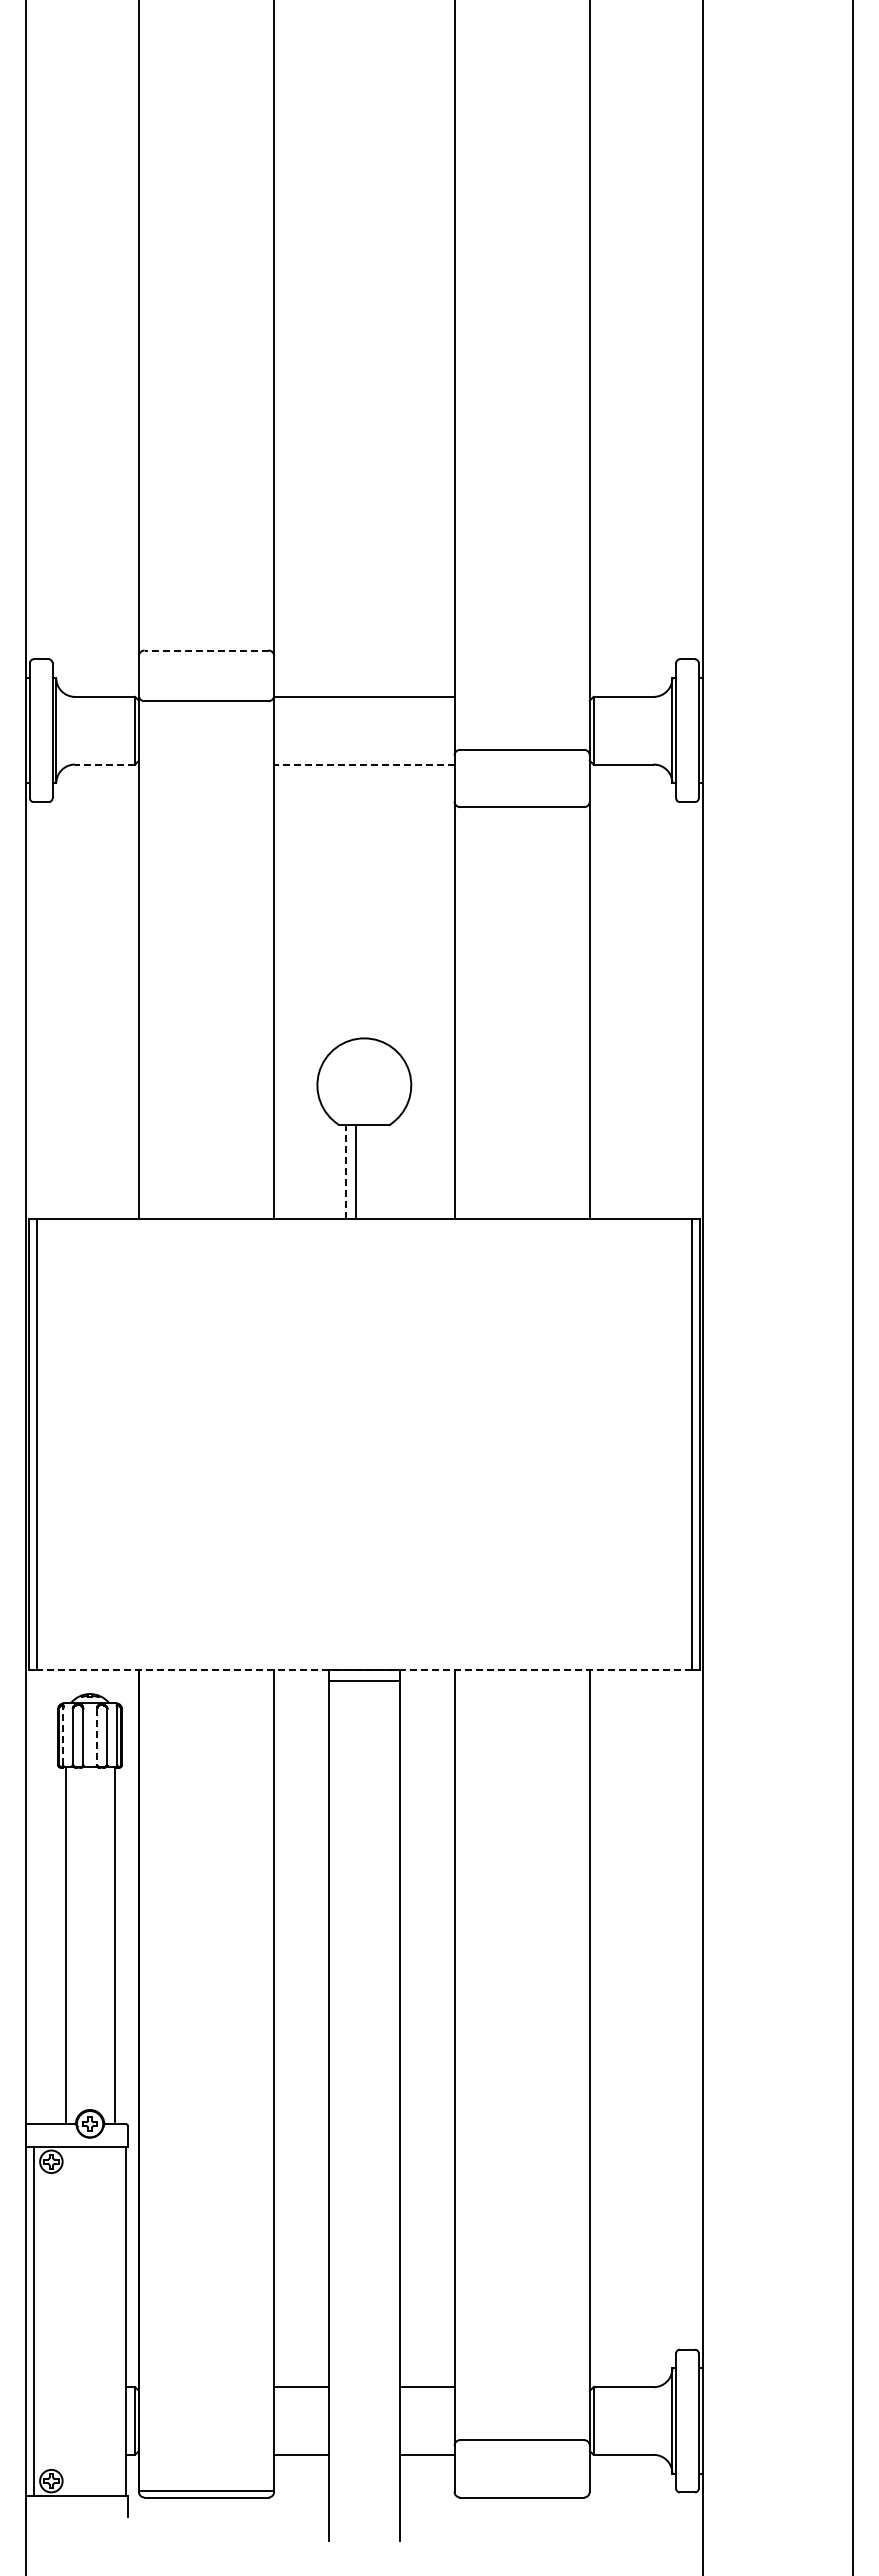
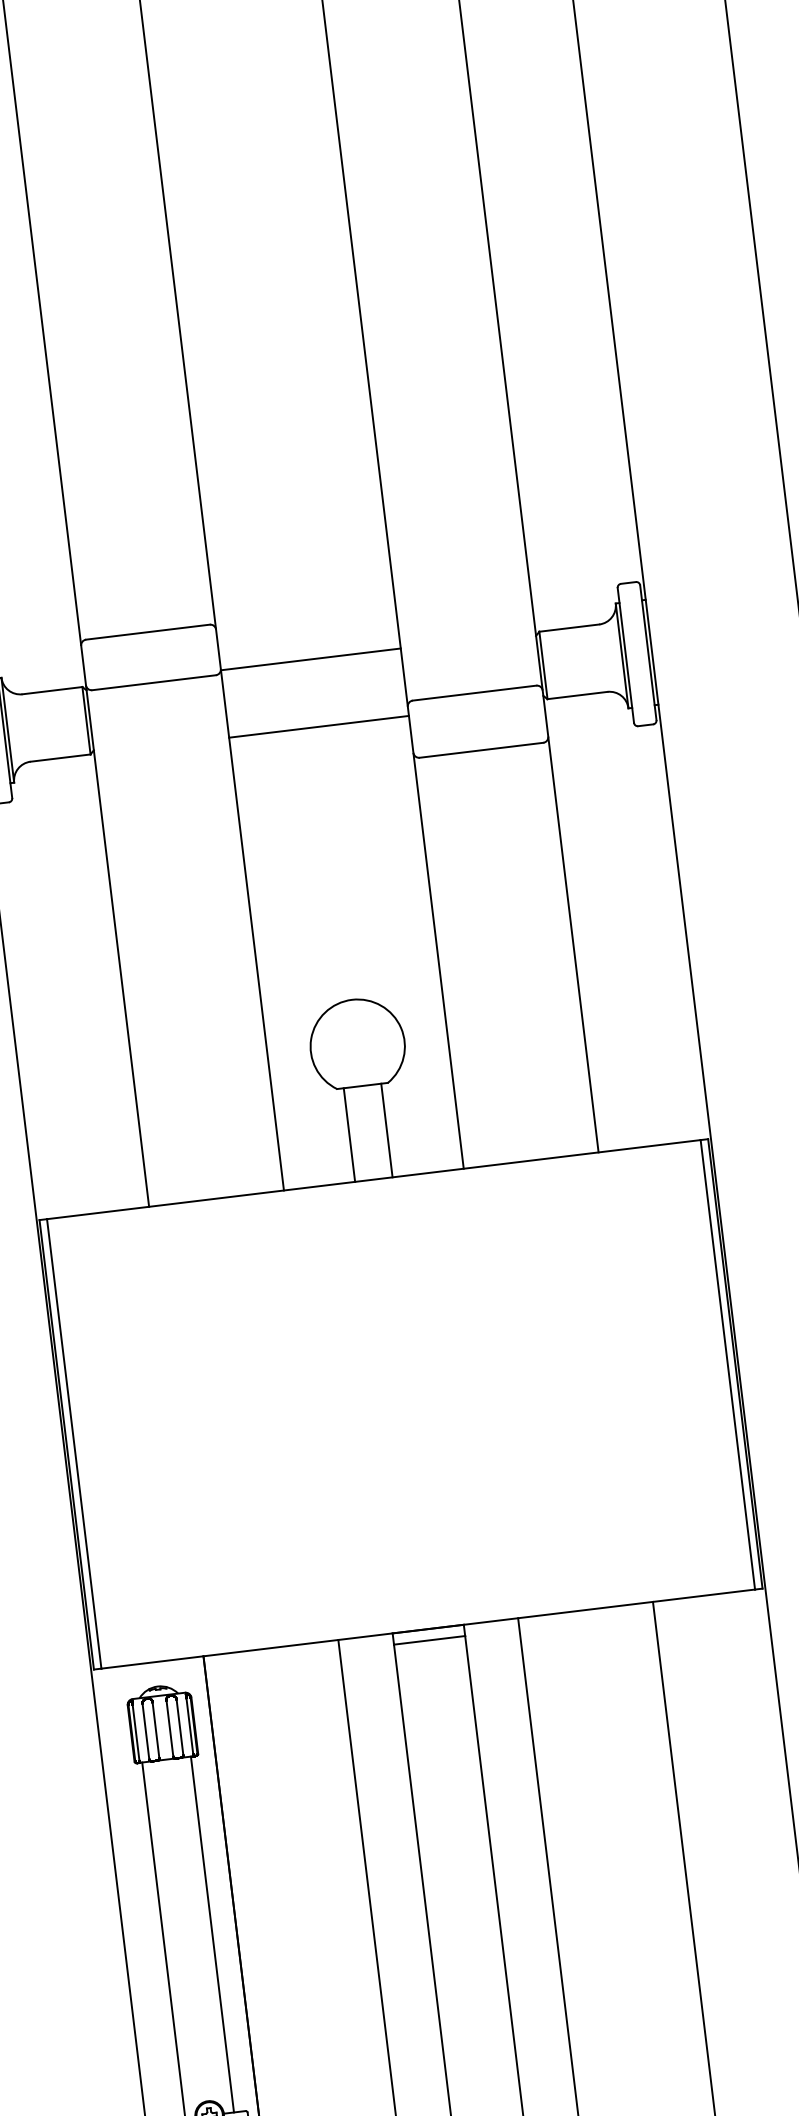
line: (206, 650) -> (147, 632), dashed -> solid
line: (104, 764) -> (59, 758), dashed -> solid
line: (363, 764) -> (318, 726), dashed -> solid
line: (345, 1171) -> (349, 1134), dashed -> solid
line: (356, 1171) -> (387, 1130), moved
line: (364, 1669) -> (428, 1628), dashed -> solid
line: (63, 1736) -> (136, 1732), dashed -> solid
line: (97, 1737) -> (170, 1728), dashed -> solid

